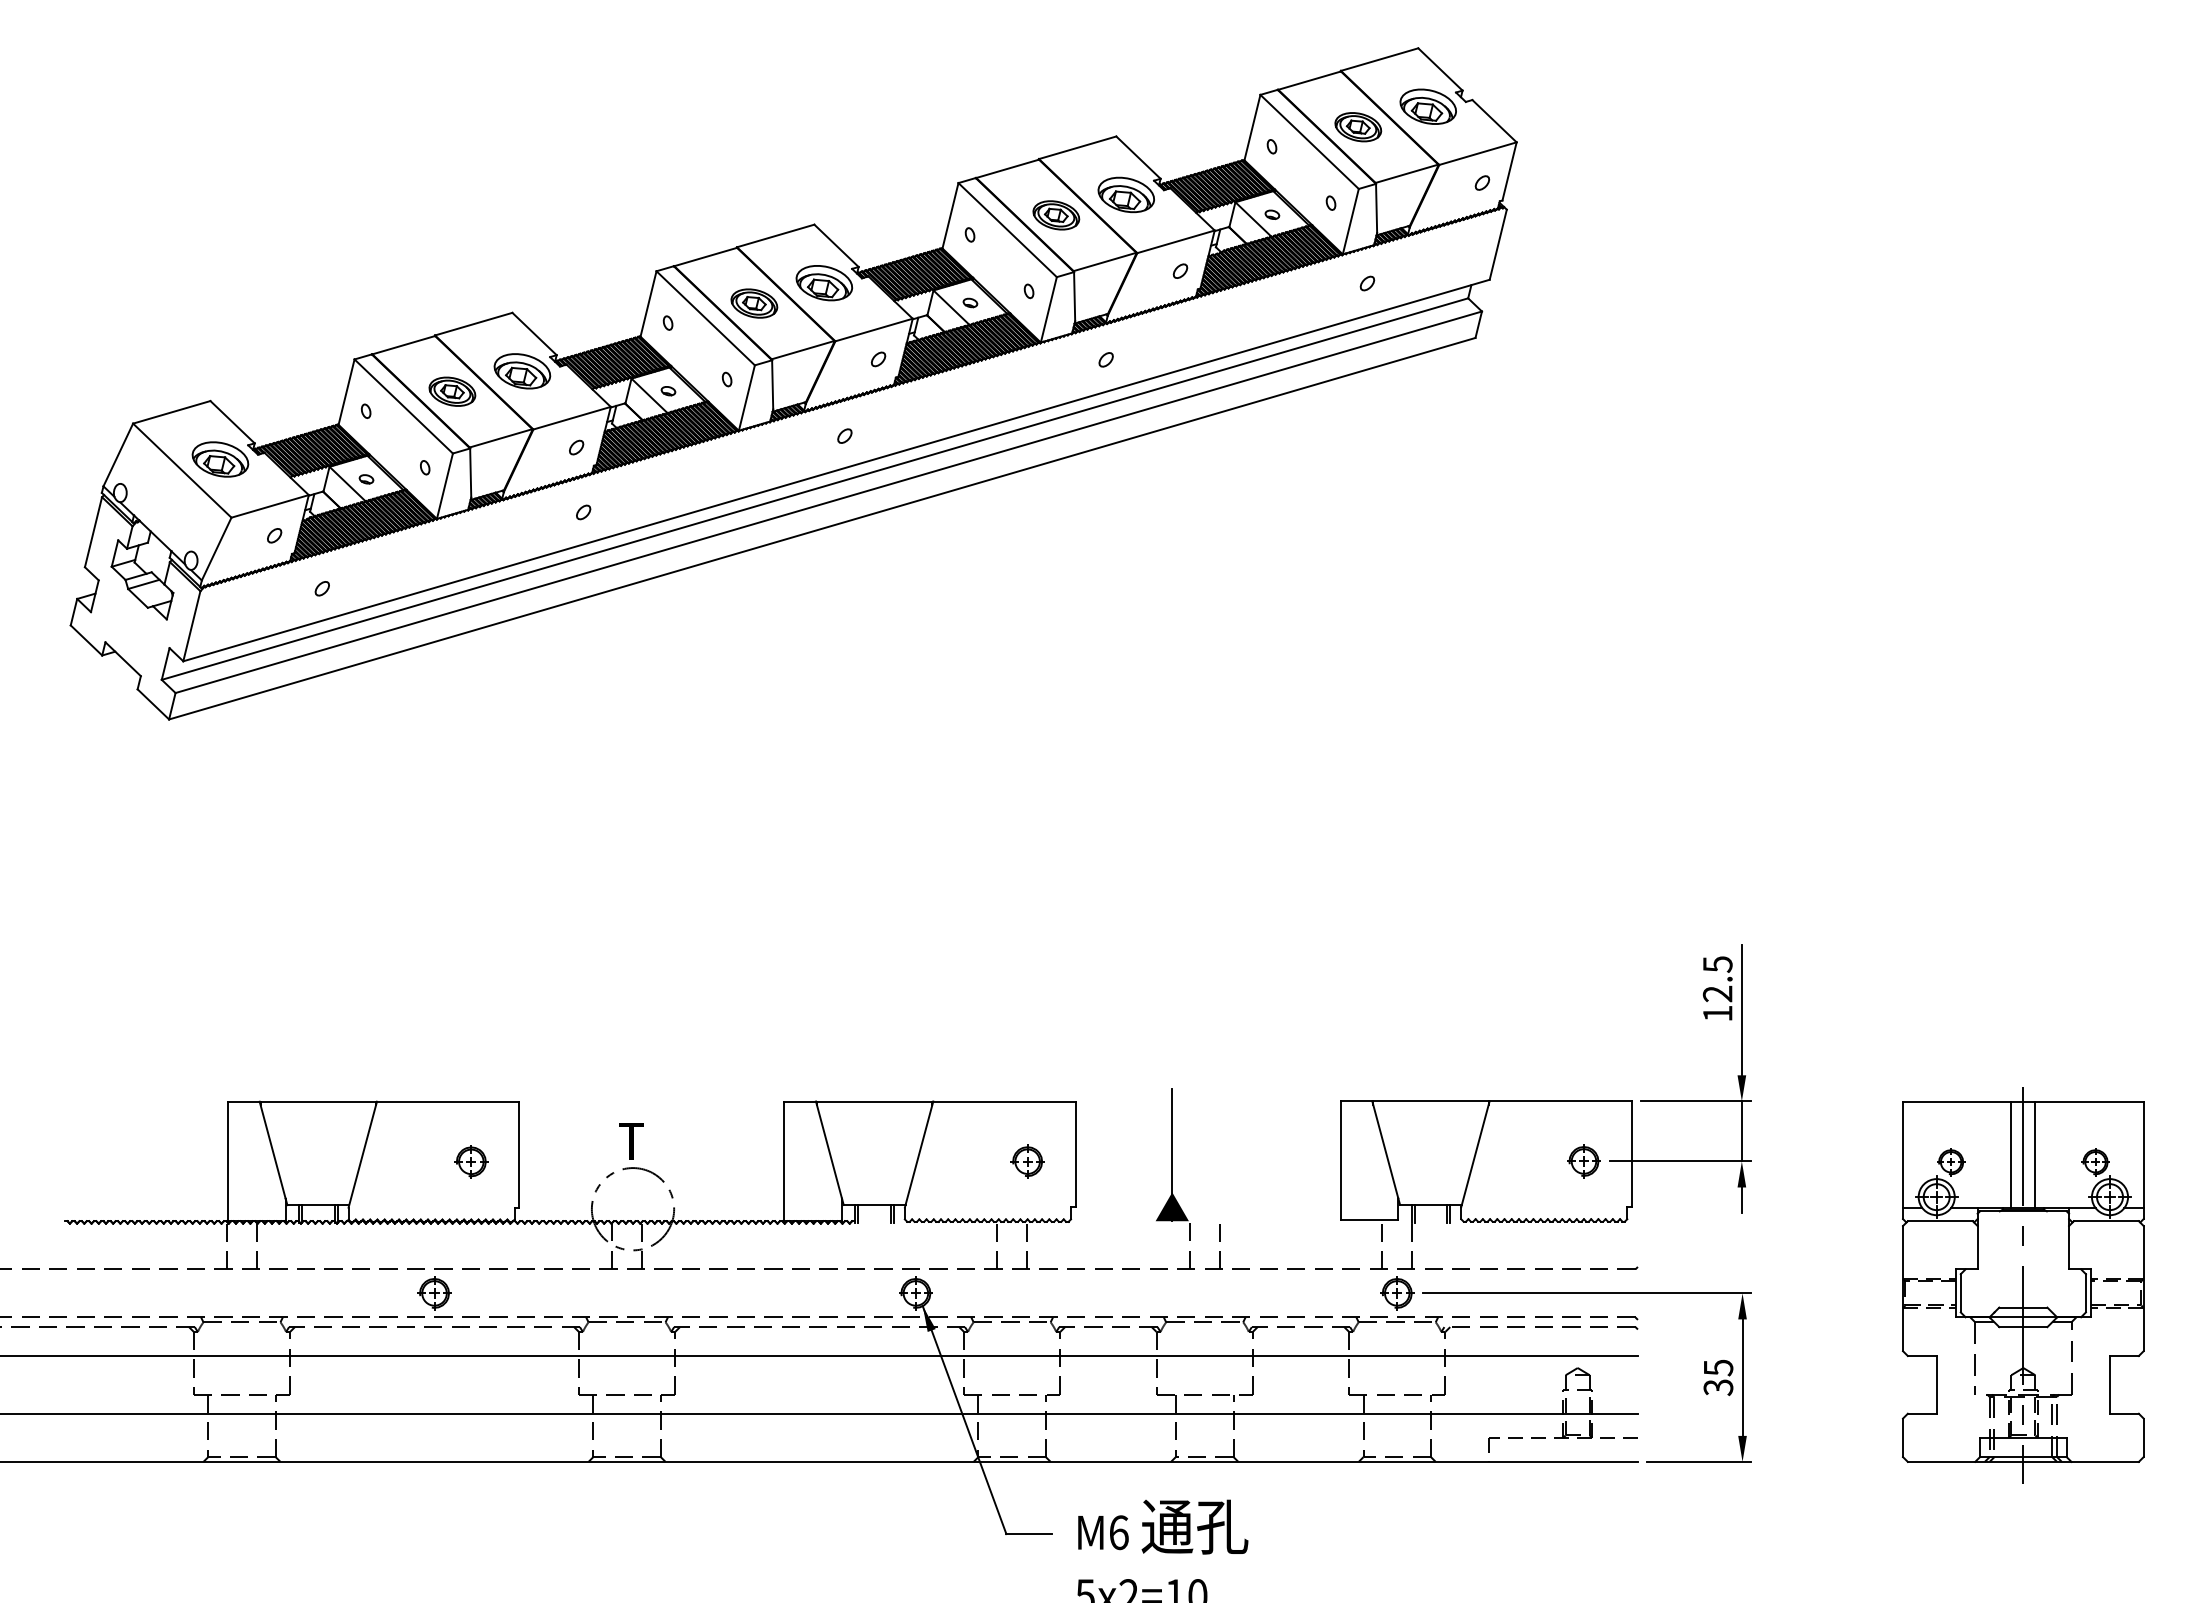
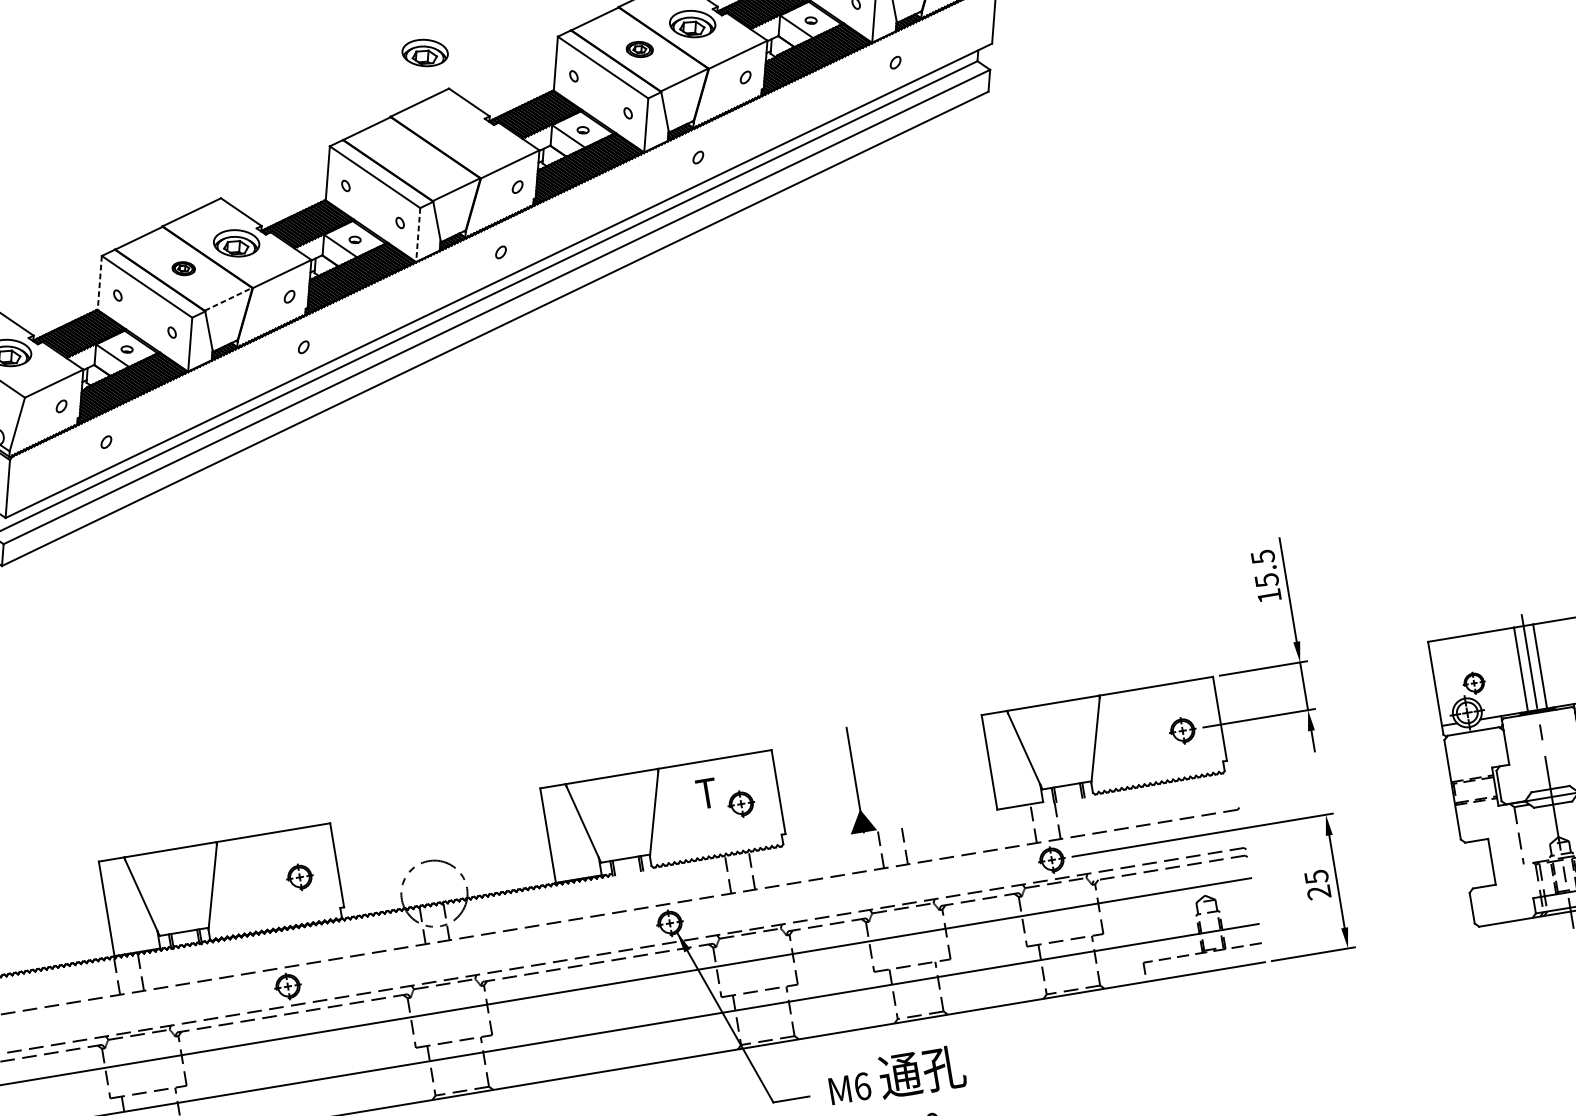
part: (1056, 215) -> (639, 49), size x0.7
part: (824, 283) -> (425, 53), moved
part: (754, 303) -> (411, 159), removed
part: (452, 391) -> (183, 268), size x0.6
line: (346, 392) -> (99, 283), solid -> dashed
line: (746, 398) -> (417, 235), solid -> dashed
line: (501, 438) -> (228, 299), solid -> dashed
text: (1717, 993) -> (1266, 580), 12.5 -> 15.5
text: (631, 1141) -> (706, 793), moved
text: (1718, 1387) -> (1319, 892), 35 -> 25

